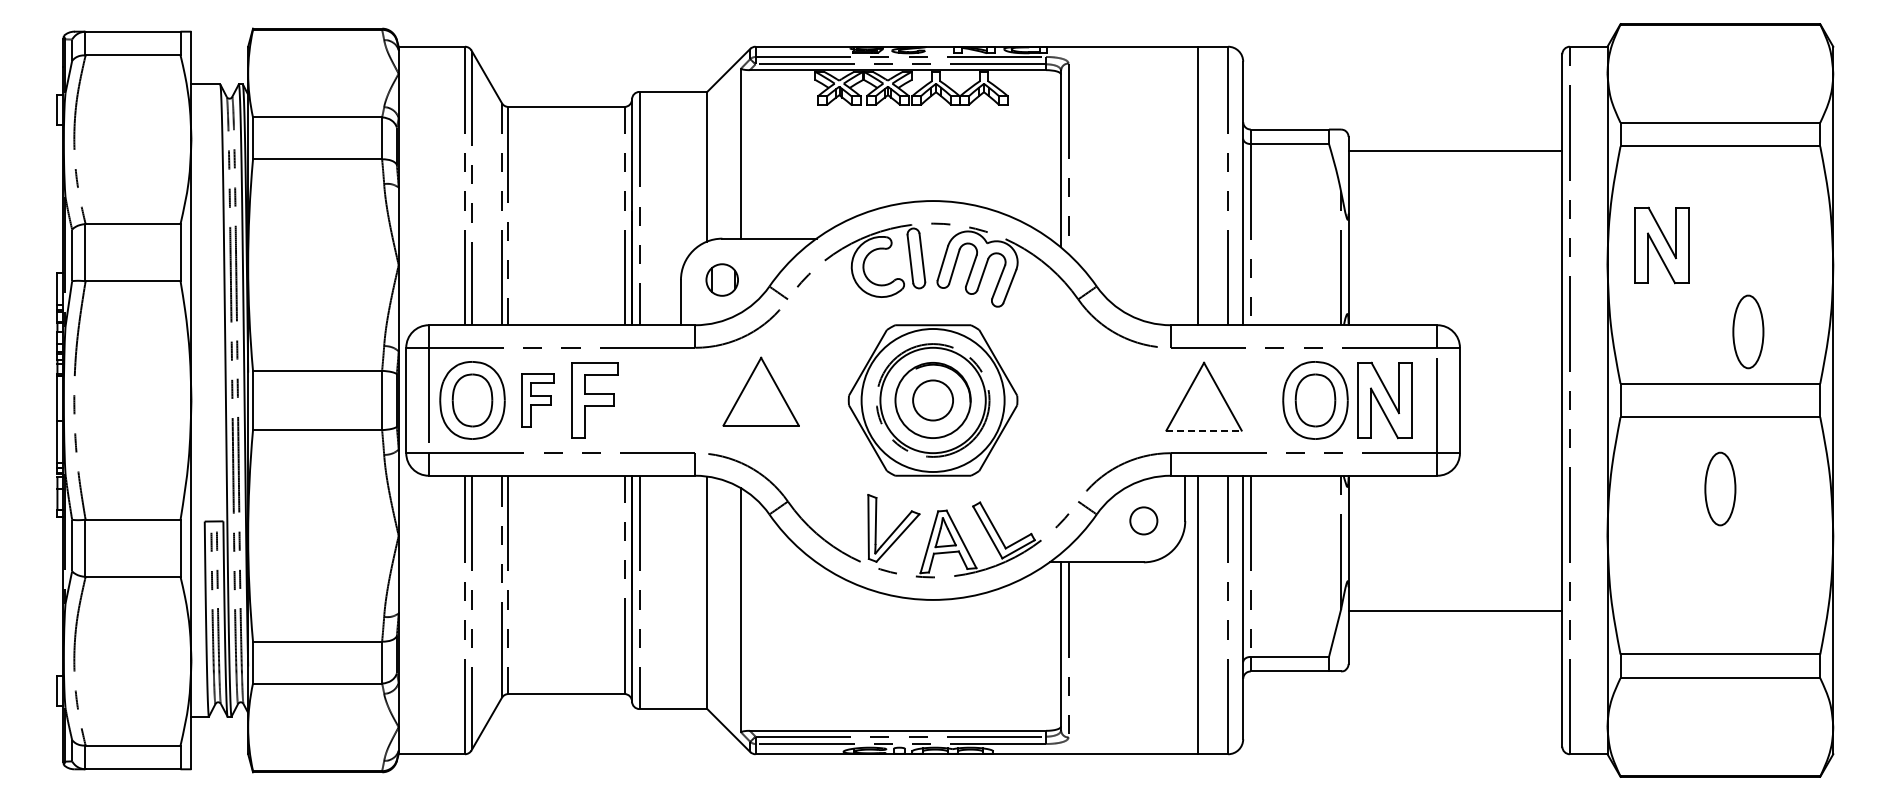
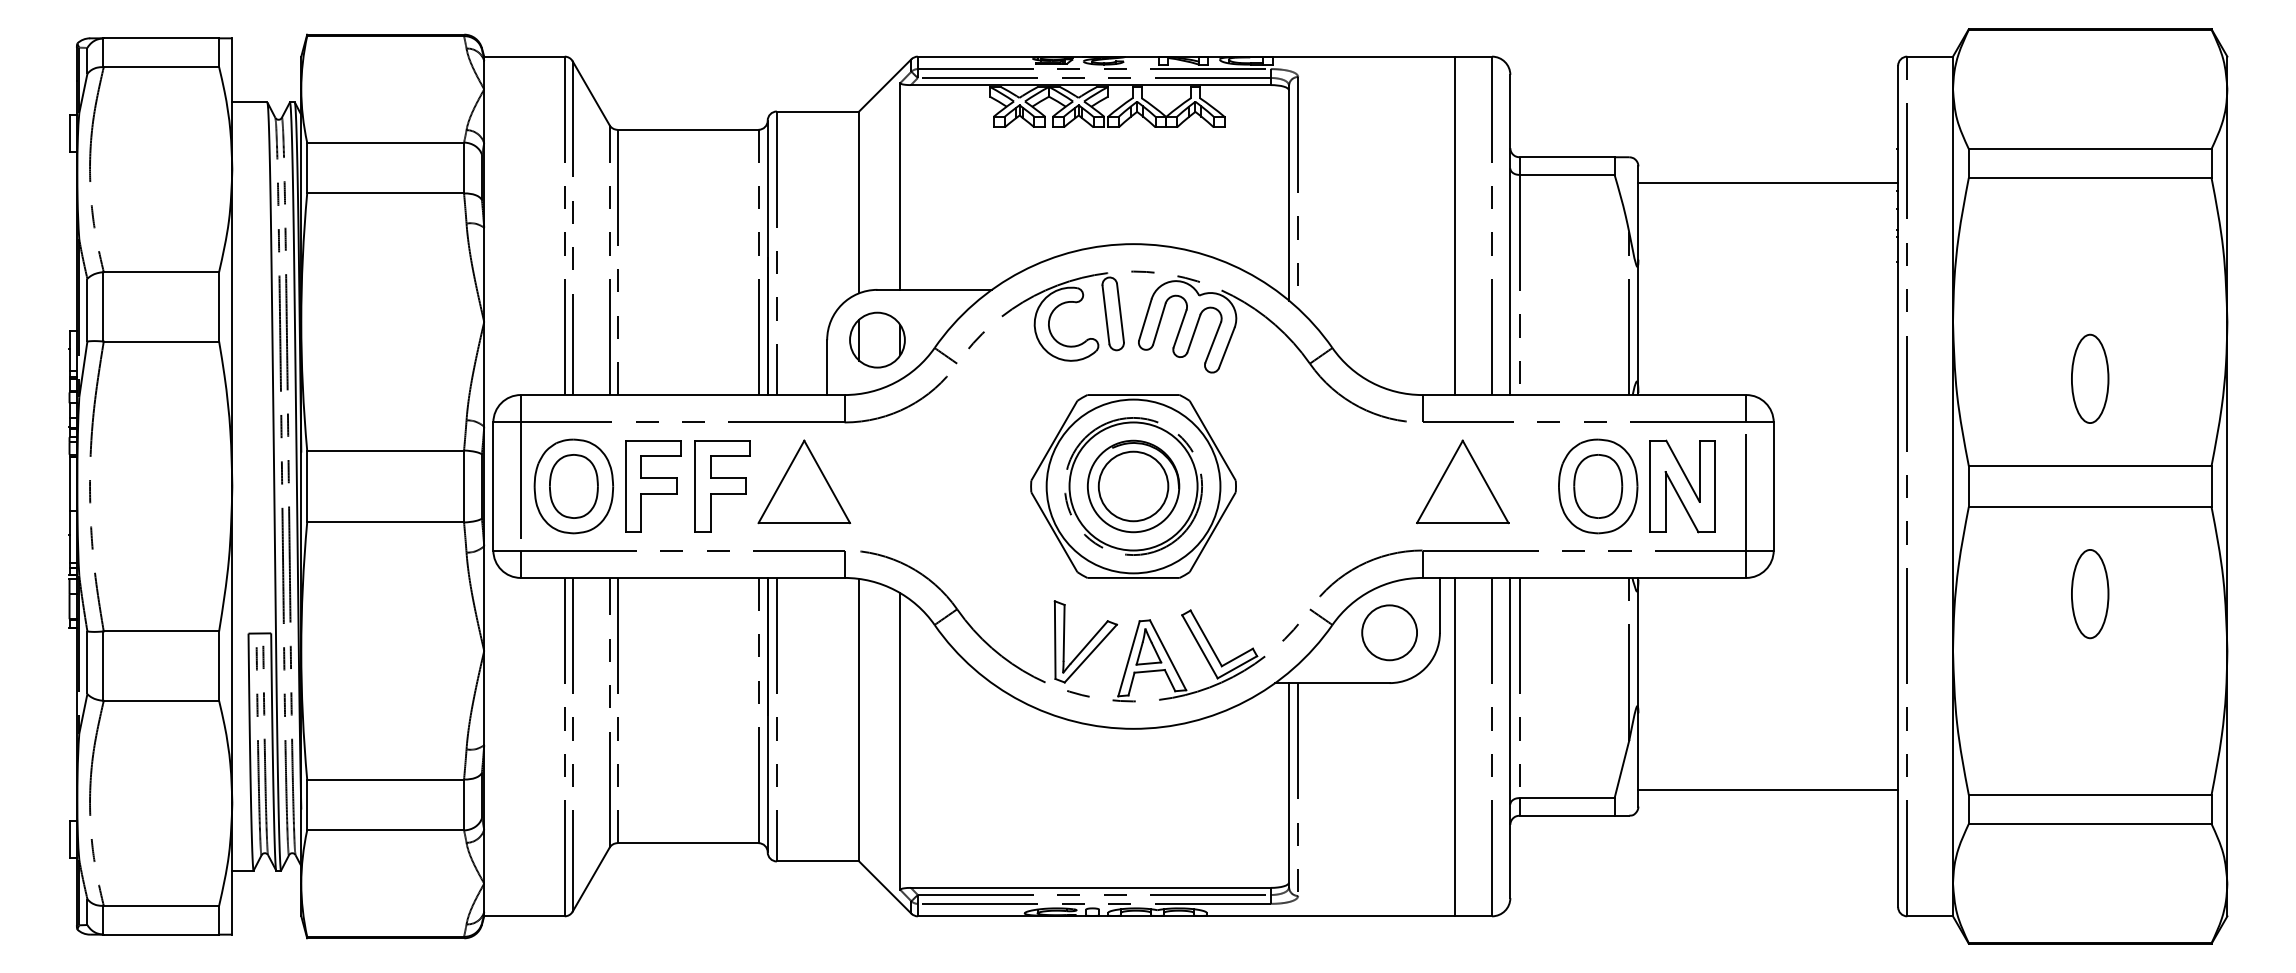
part: (1661, 245) -> (2018, 298), removed
part: (721, 279) -> (876, 339), size x1.43
part: (1748, 331) -> (2090, 378), moved
part: (760, 391) -> (803, 481), moved
part: (537, 400) -> (652, 486), size x1.43
circle: (932, 400) -> (1132, 486), size x1.43
line: (1204, 430) -> (1463, 522), dashed -> solid
circle: (1143, 520) -> (1389, 632), size x1.67
line: (1455, 611) -> (1768, 790), moved

